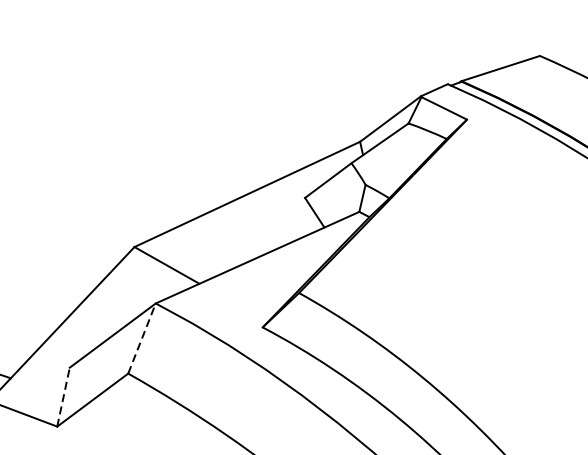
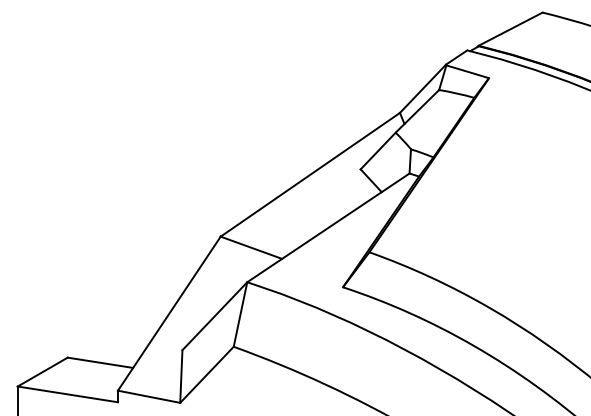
line: (142, 338) -> (240, 314), dashed -> solid
line: (63, 397) -> (181, 376), dashed -> solid

